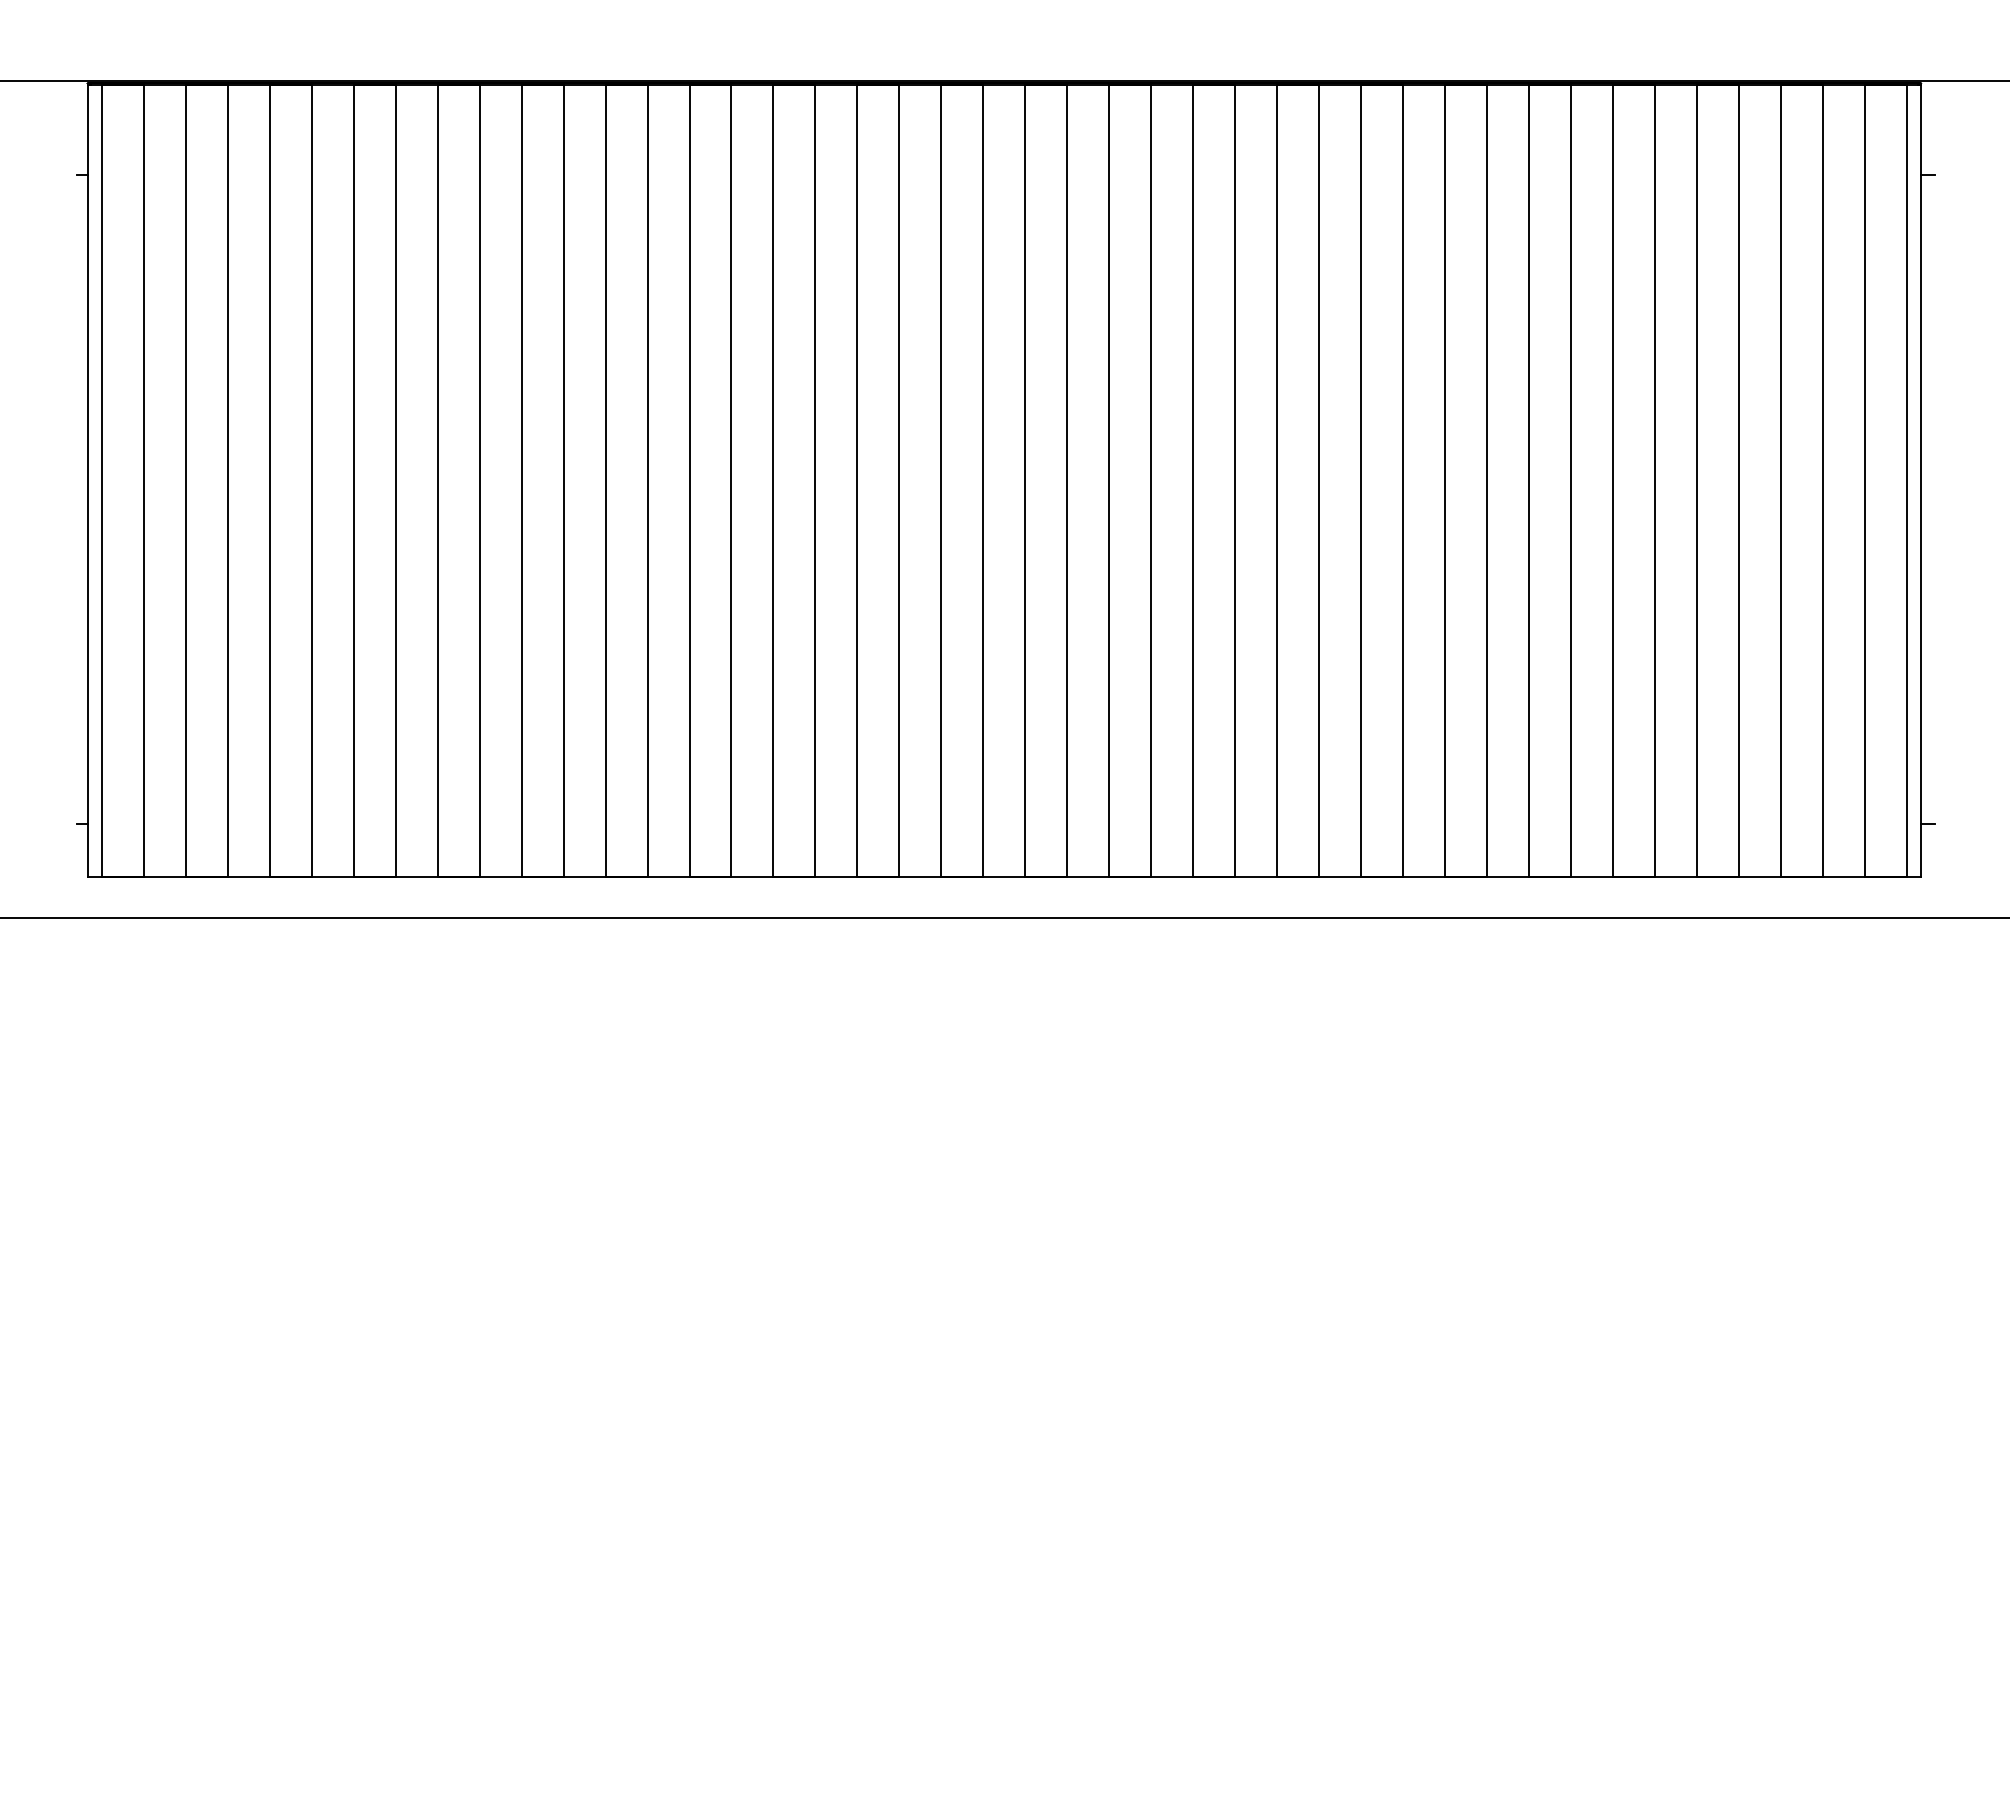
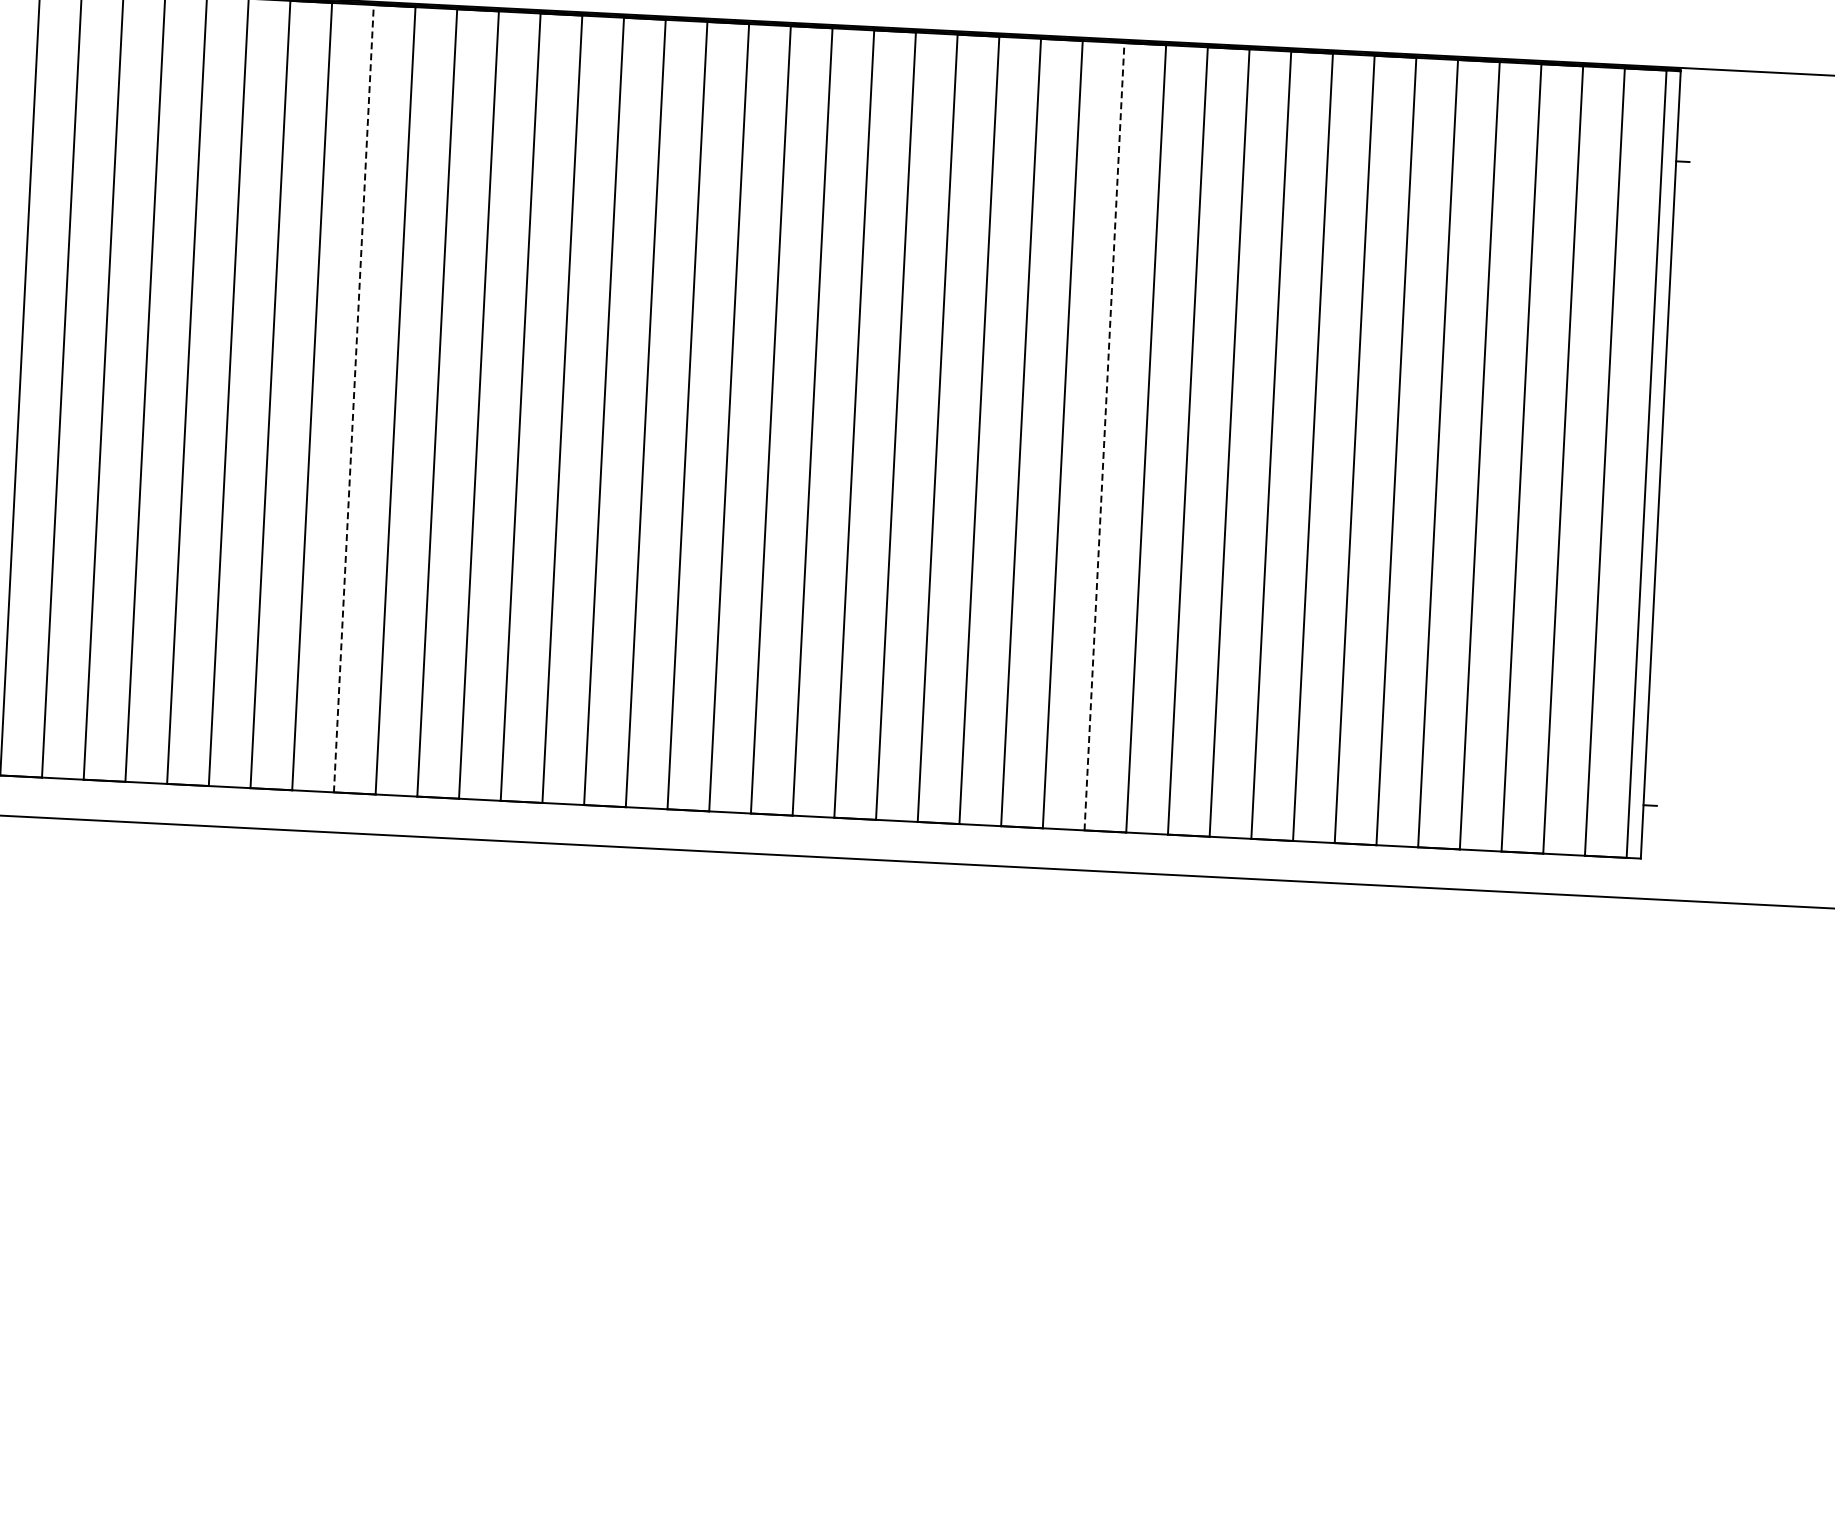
line: (605, 480) -> (353, 398), solid -> dashed
line: (1361, 480) -> (1104, 436), solid -> dashed

